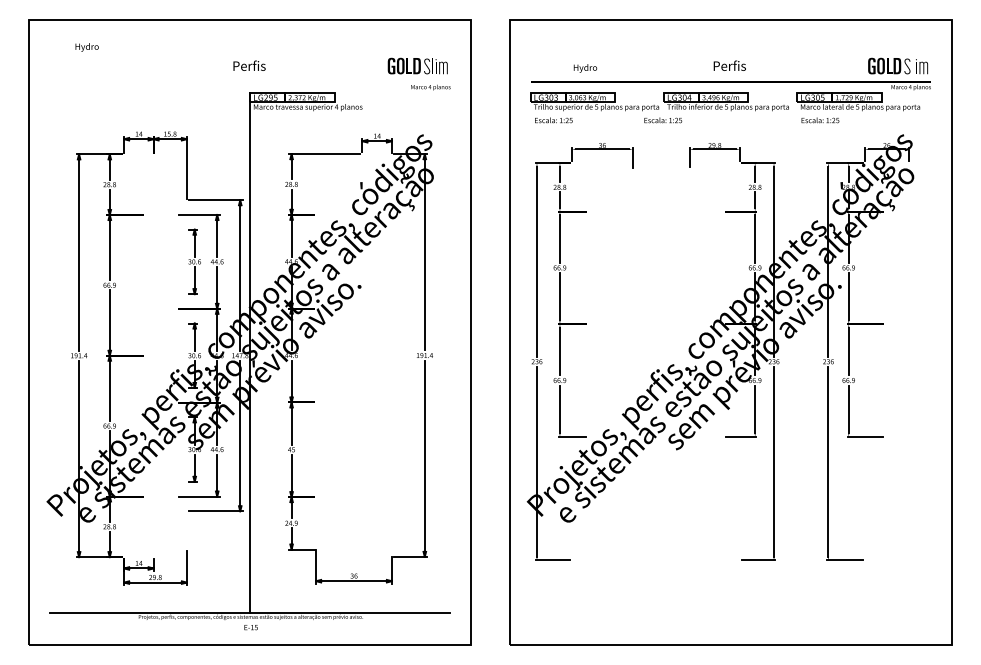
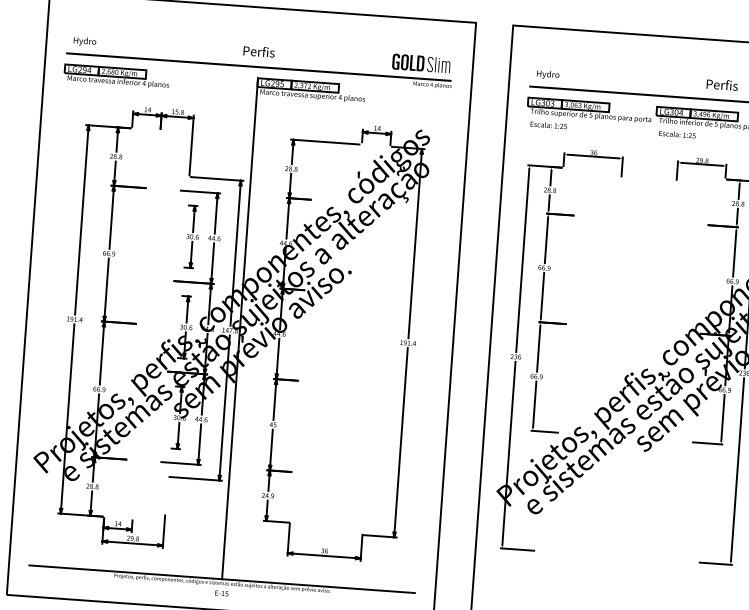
text: (86, 47) -> (84, 41), moved
text: (585, 68) -> (548, 74), moved
fill: (250, 81) -> (258, 66), added
part: (104, 101) -> (116, 76), added
text: (663, 120) -> (677, 134), moved

